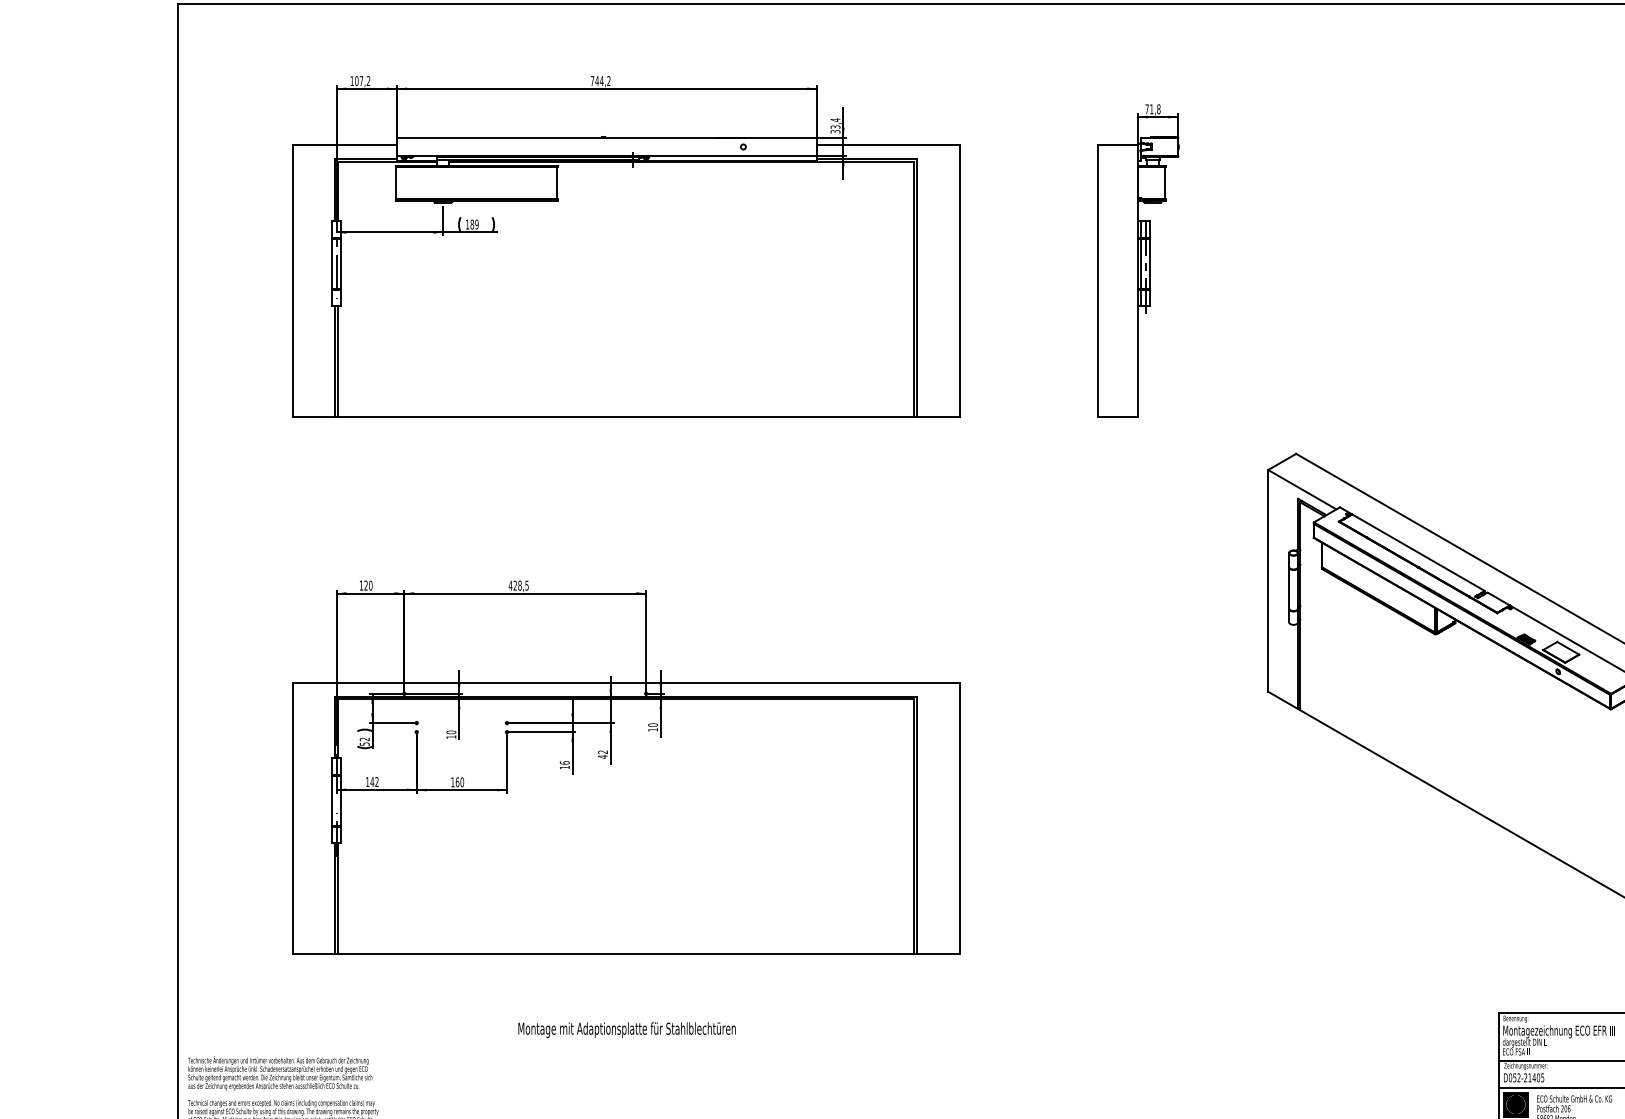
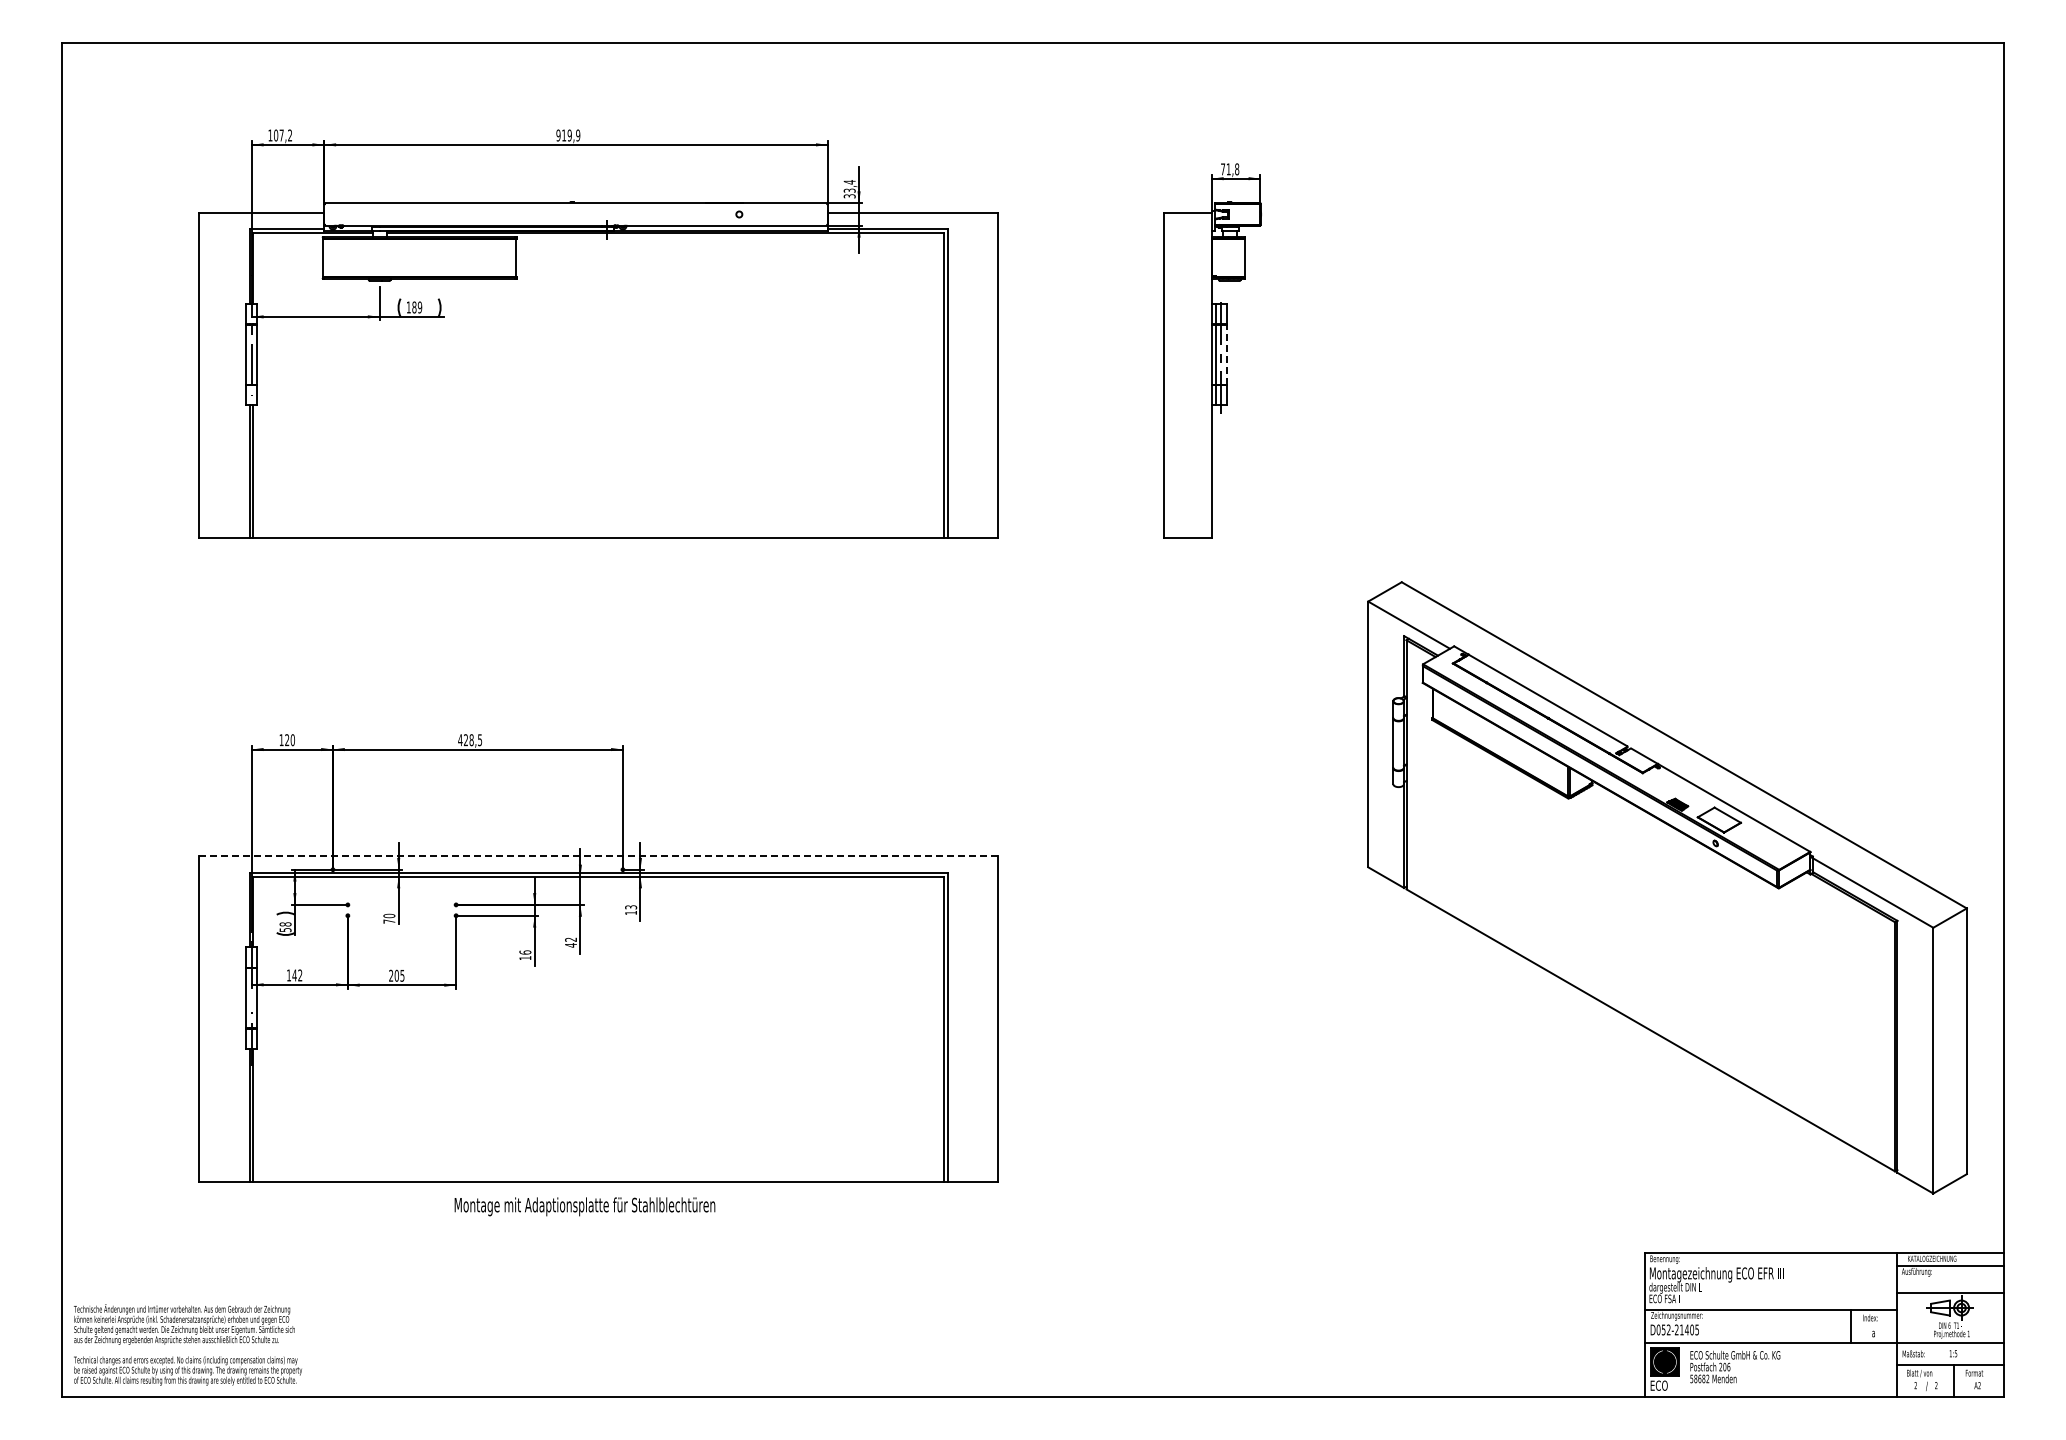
text: (600, 81) -> (568, 135), 744,2 -> 919,9
line: (1149, 263) -> (1226, 354), solid -> dashed
line: (625, 682) -> (598, 856), solid -> dashed
text: (653, 725) -> (631, 907), 10 -> 13
text: (451, 736) -> (389, 921), 10 -> 70
text: (364, 739) -> (285, 924), 52 -> 58
text: (457, 782) -> (396, 975), 160 -> 205
text: (626, 1029) -> (584, 1206), moved

